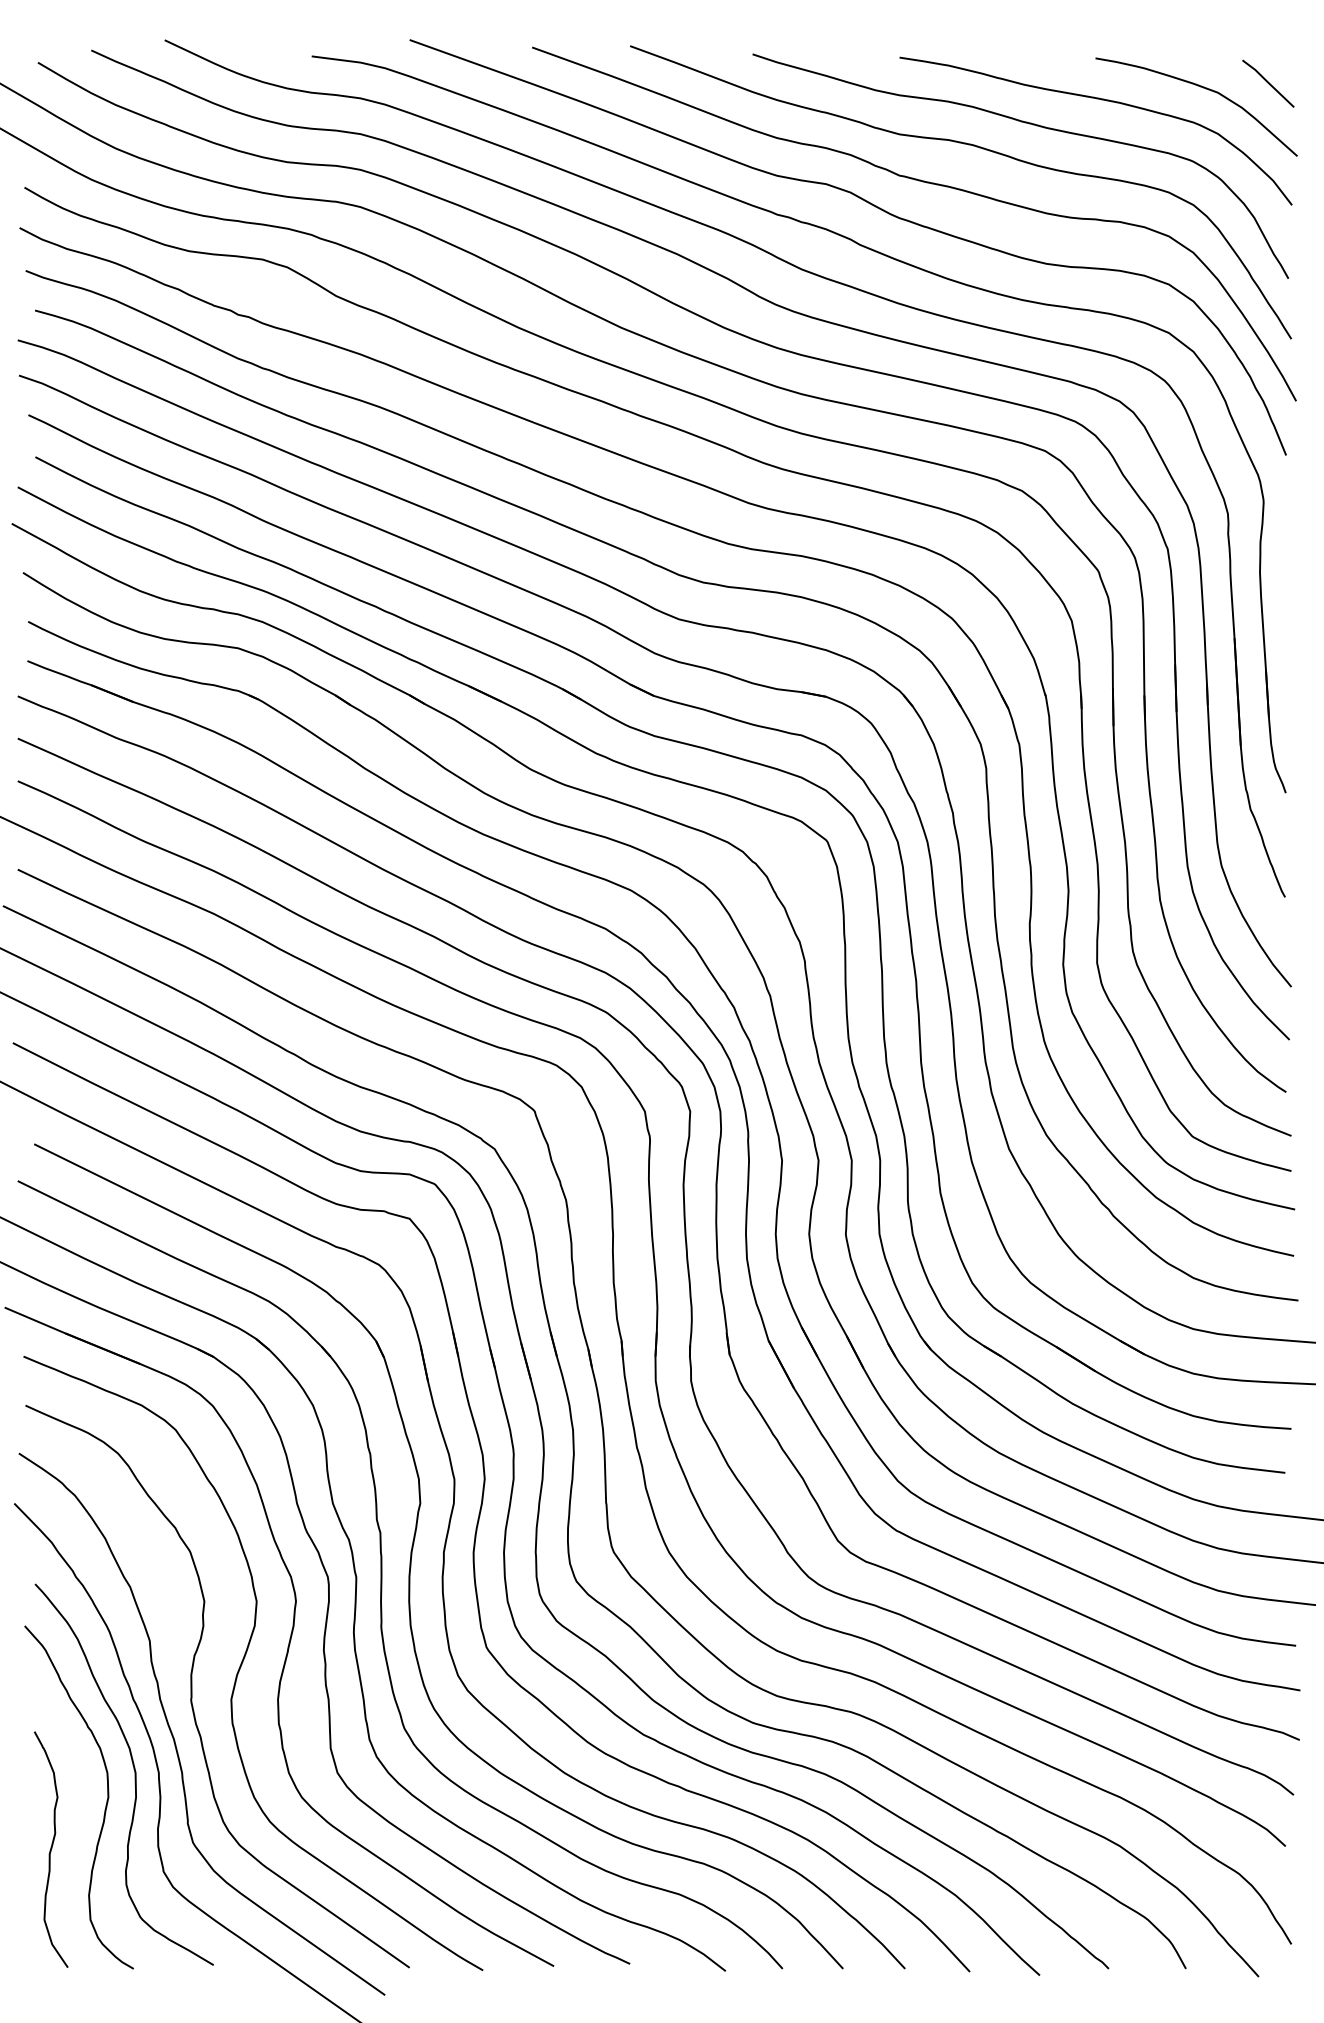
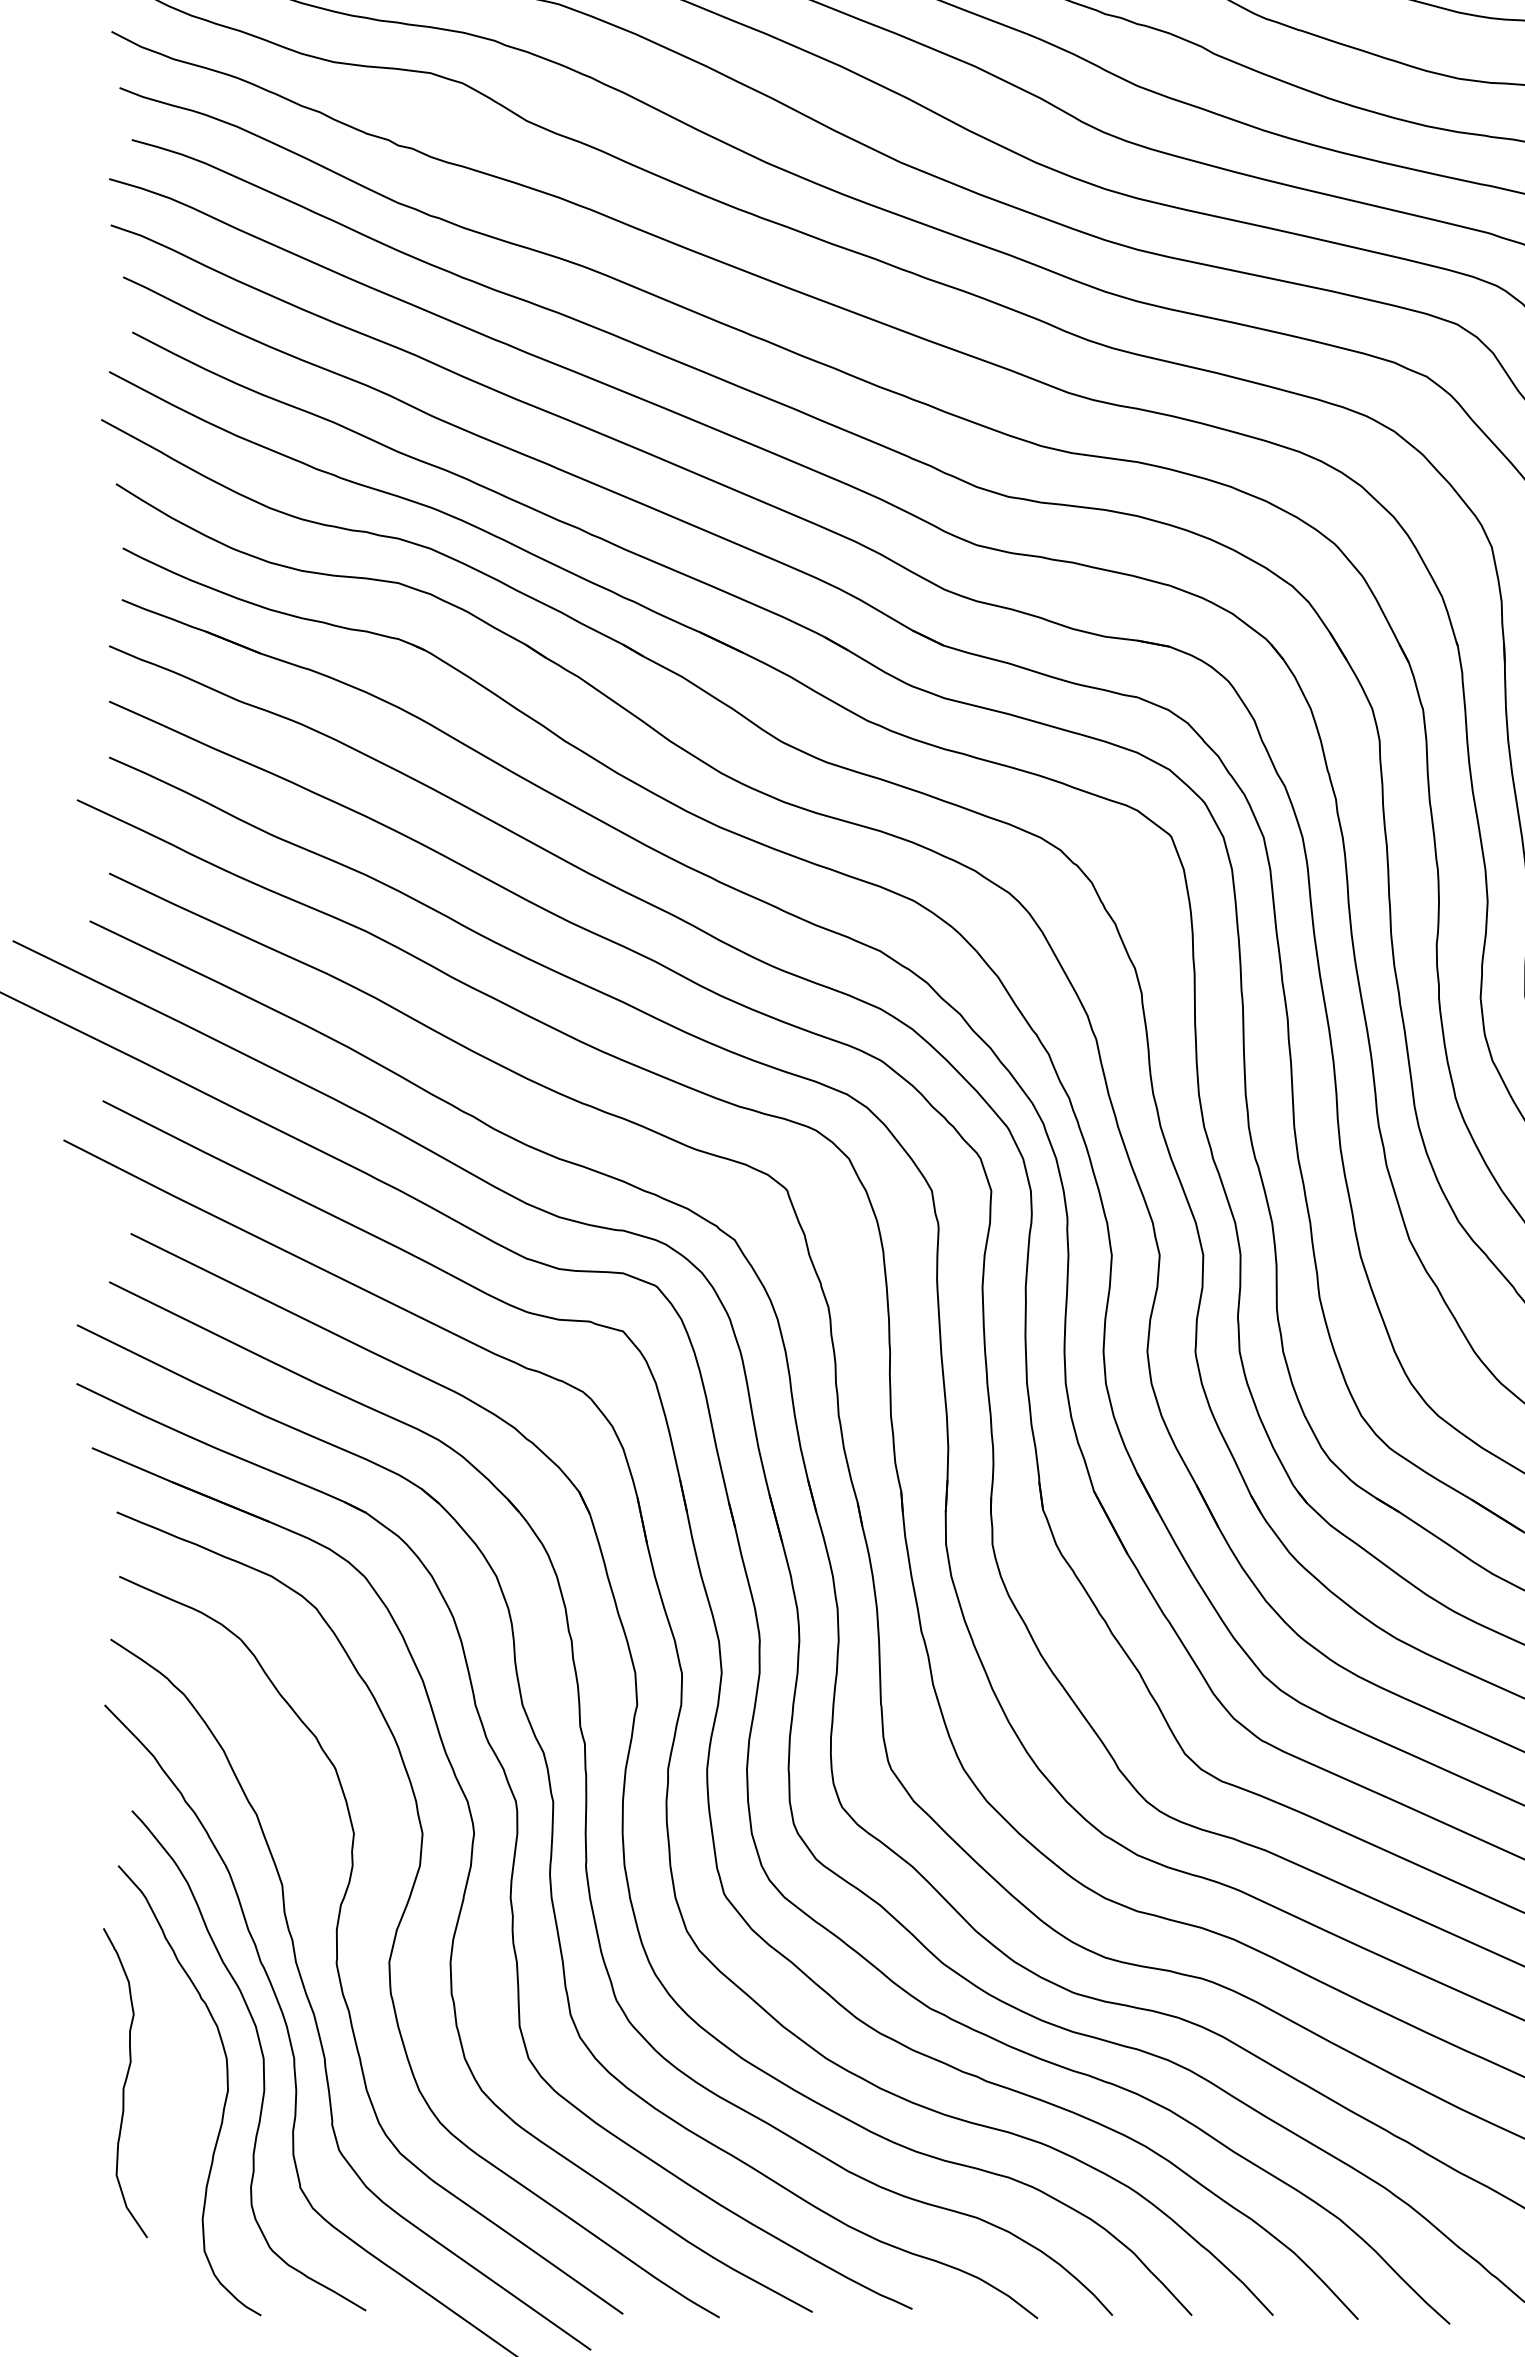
curve: (51, 1849) -> (125, 2082), moved

